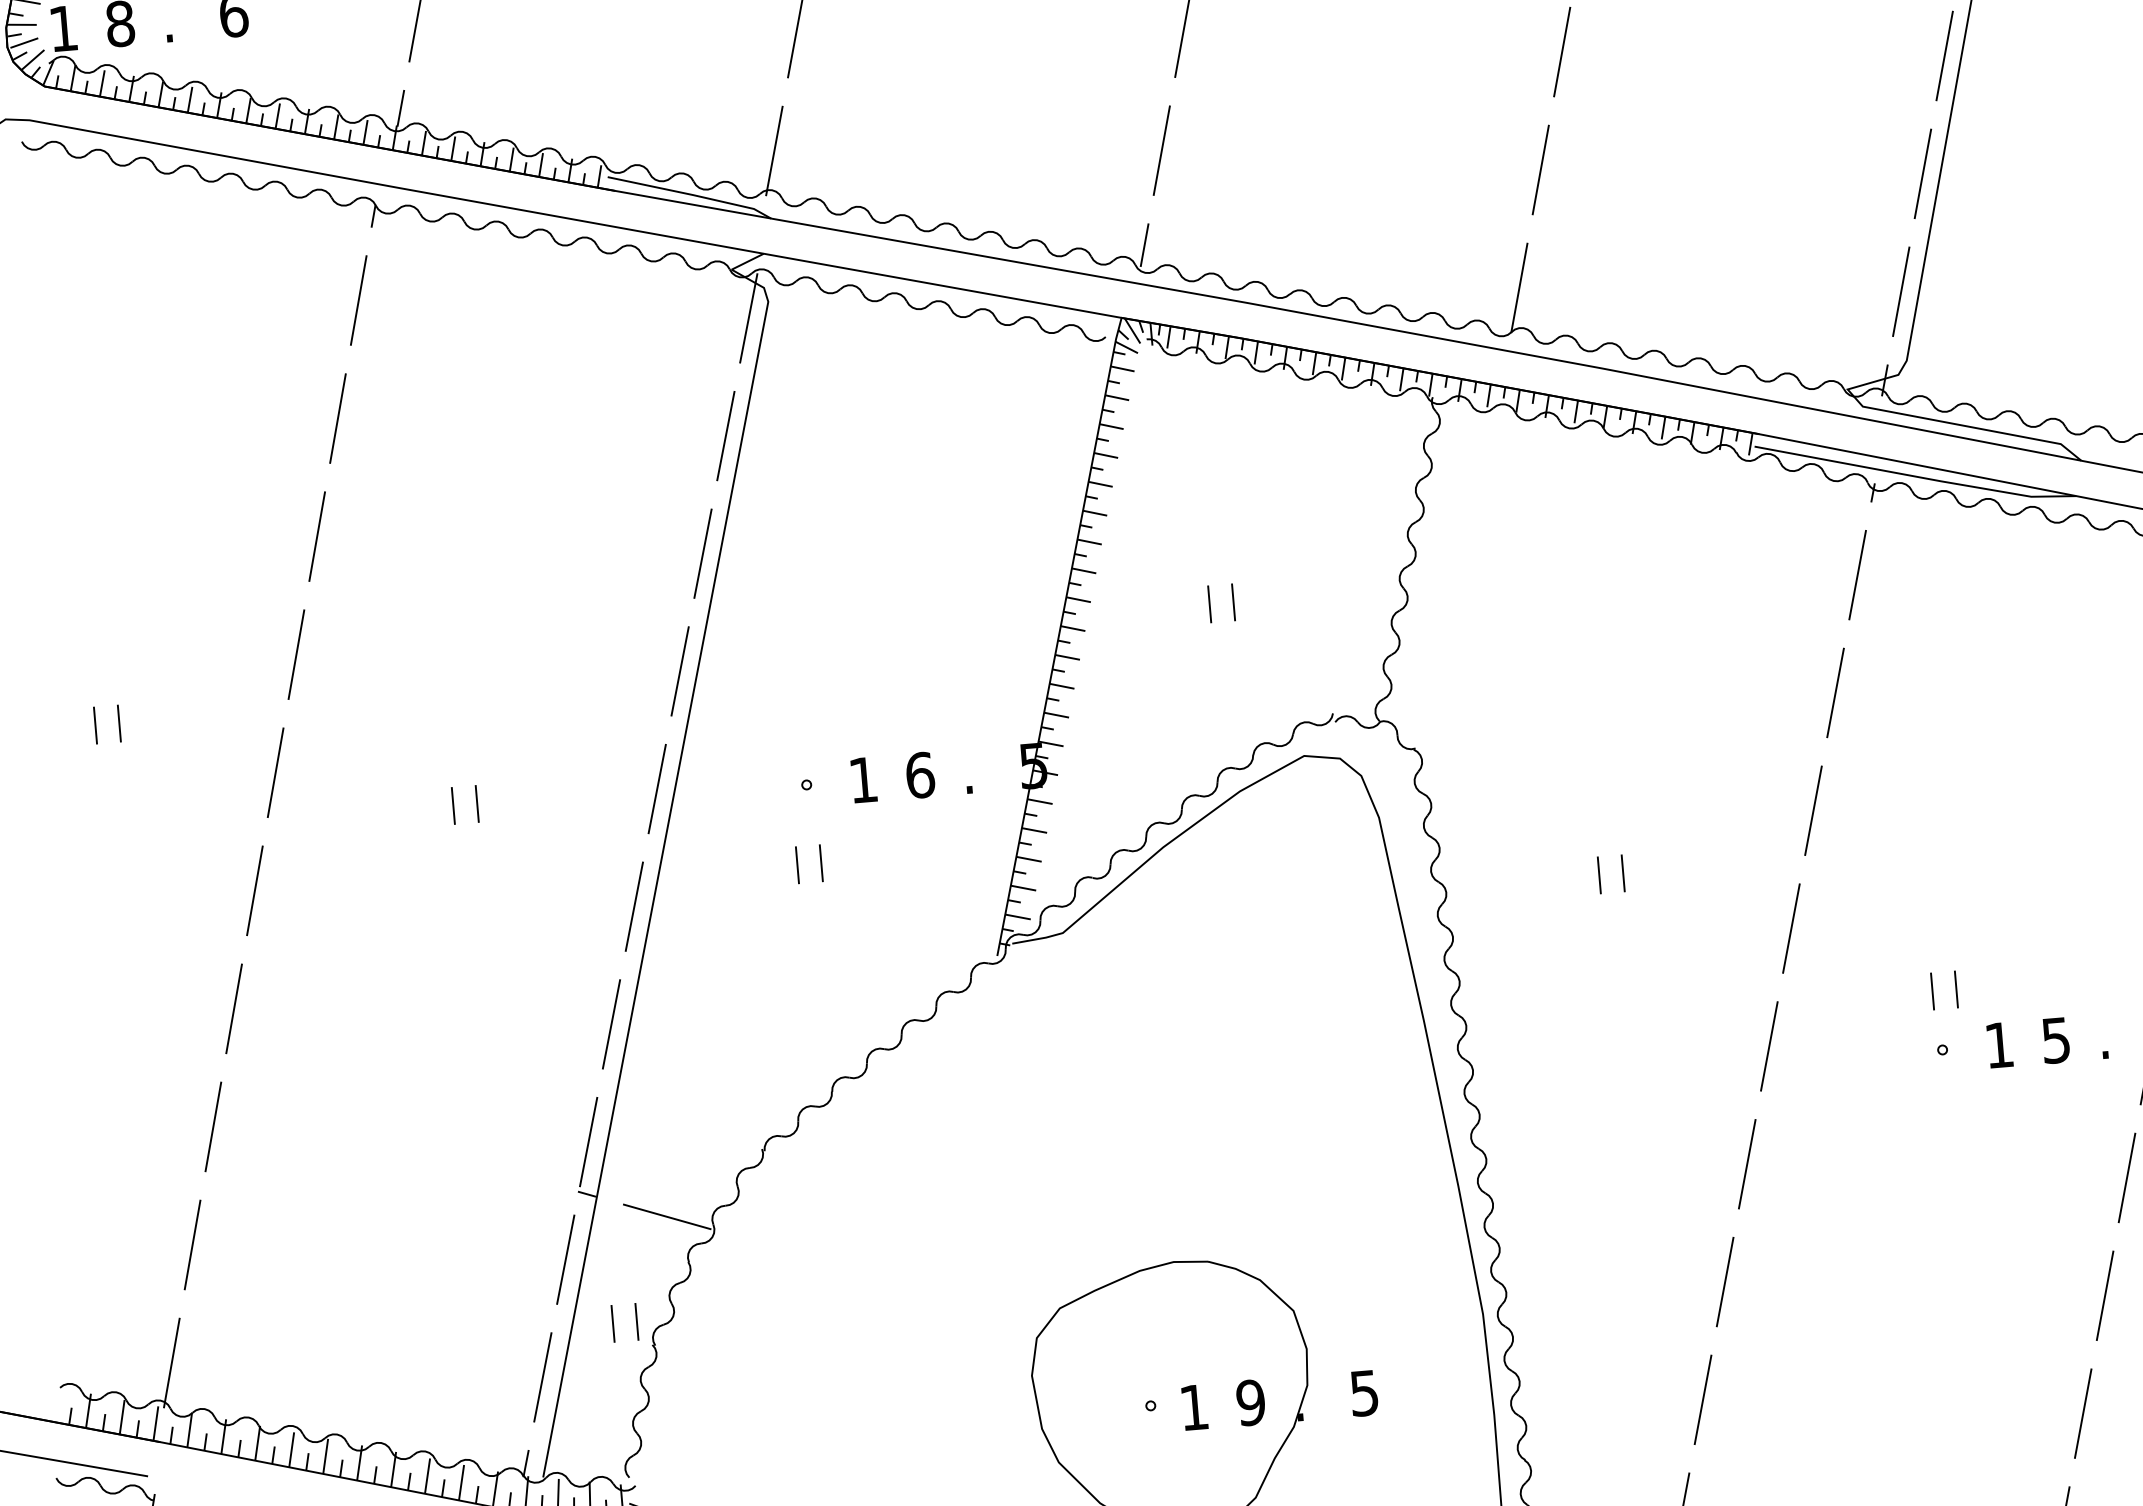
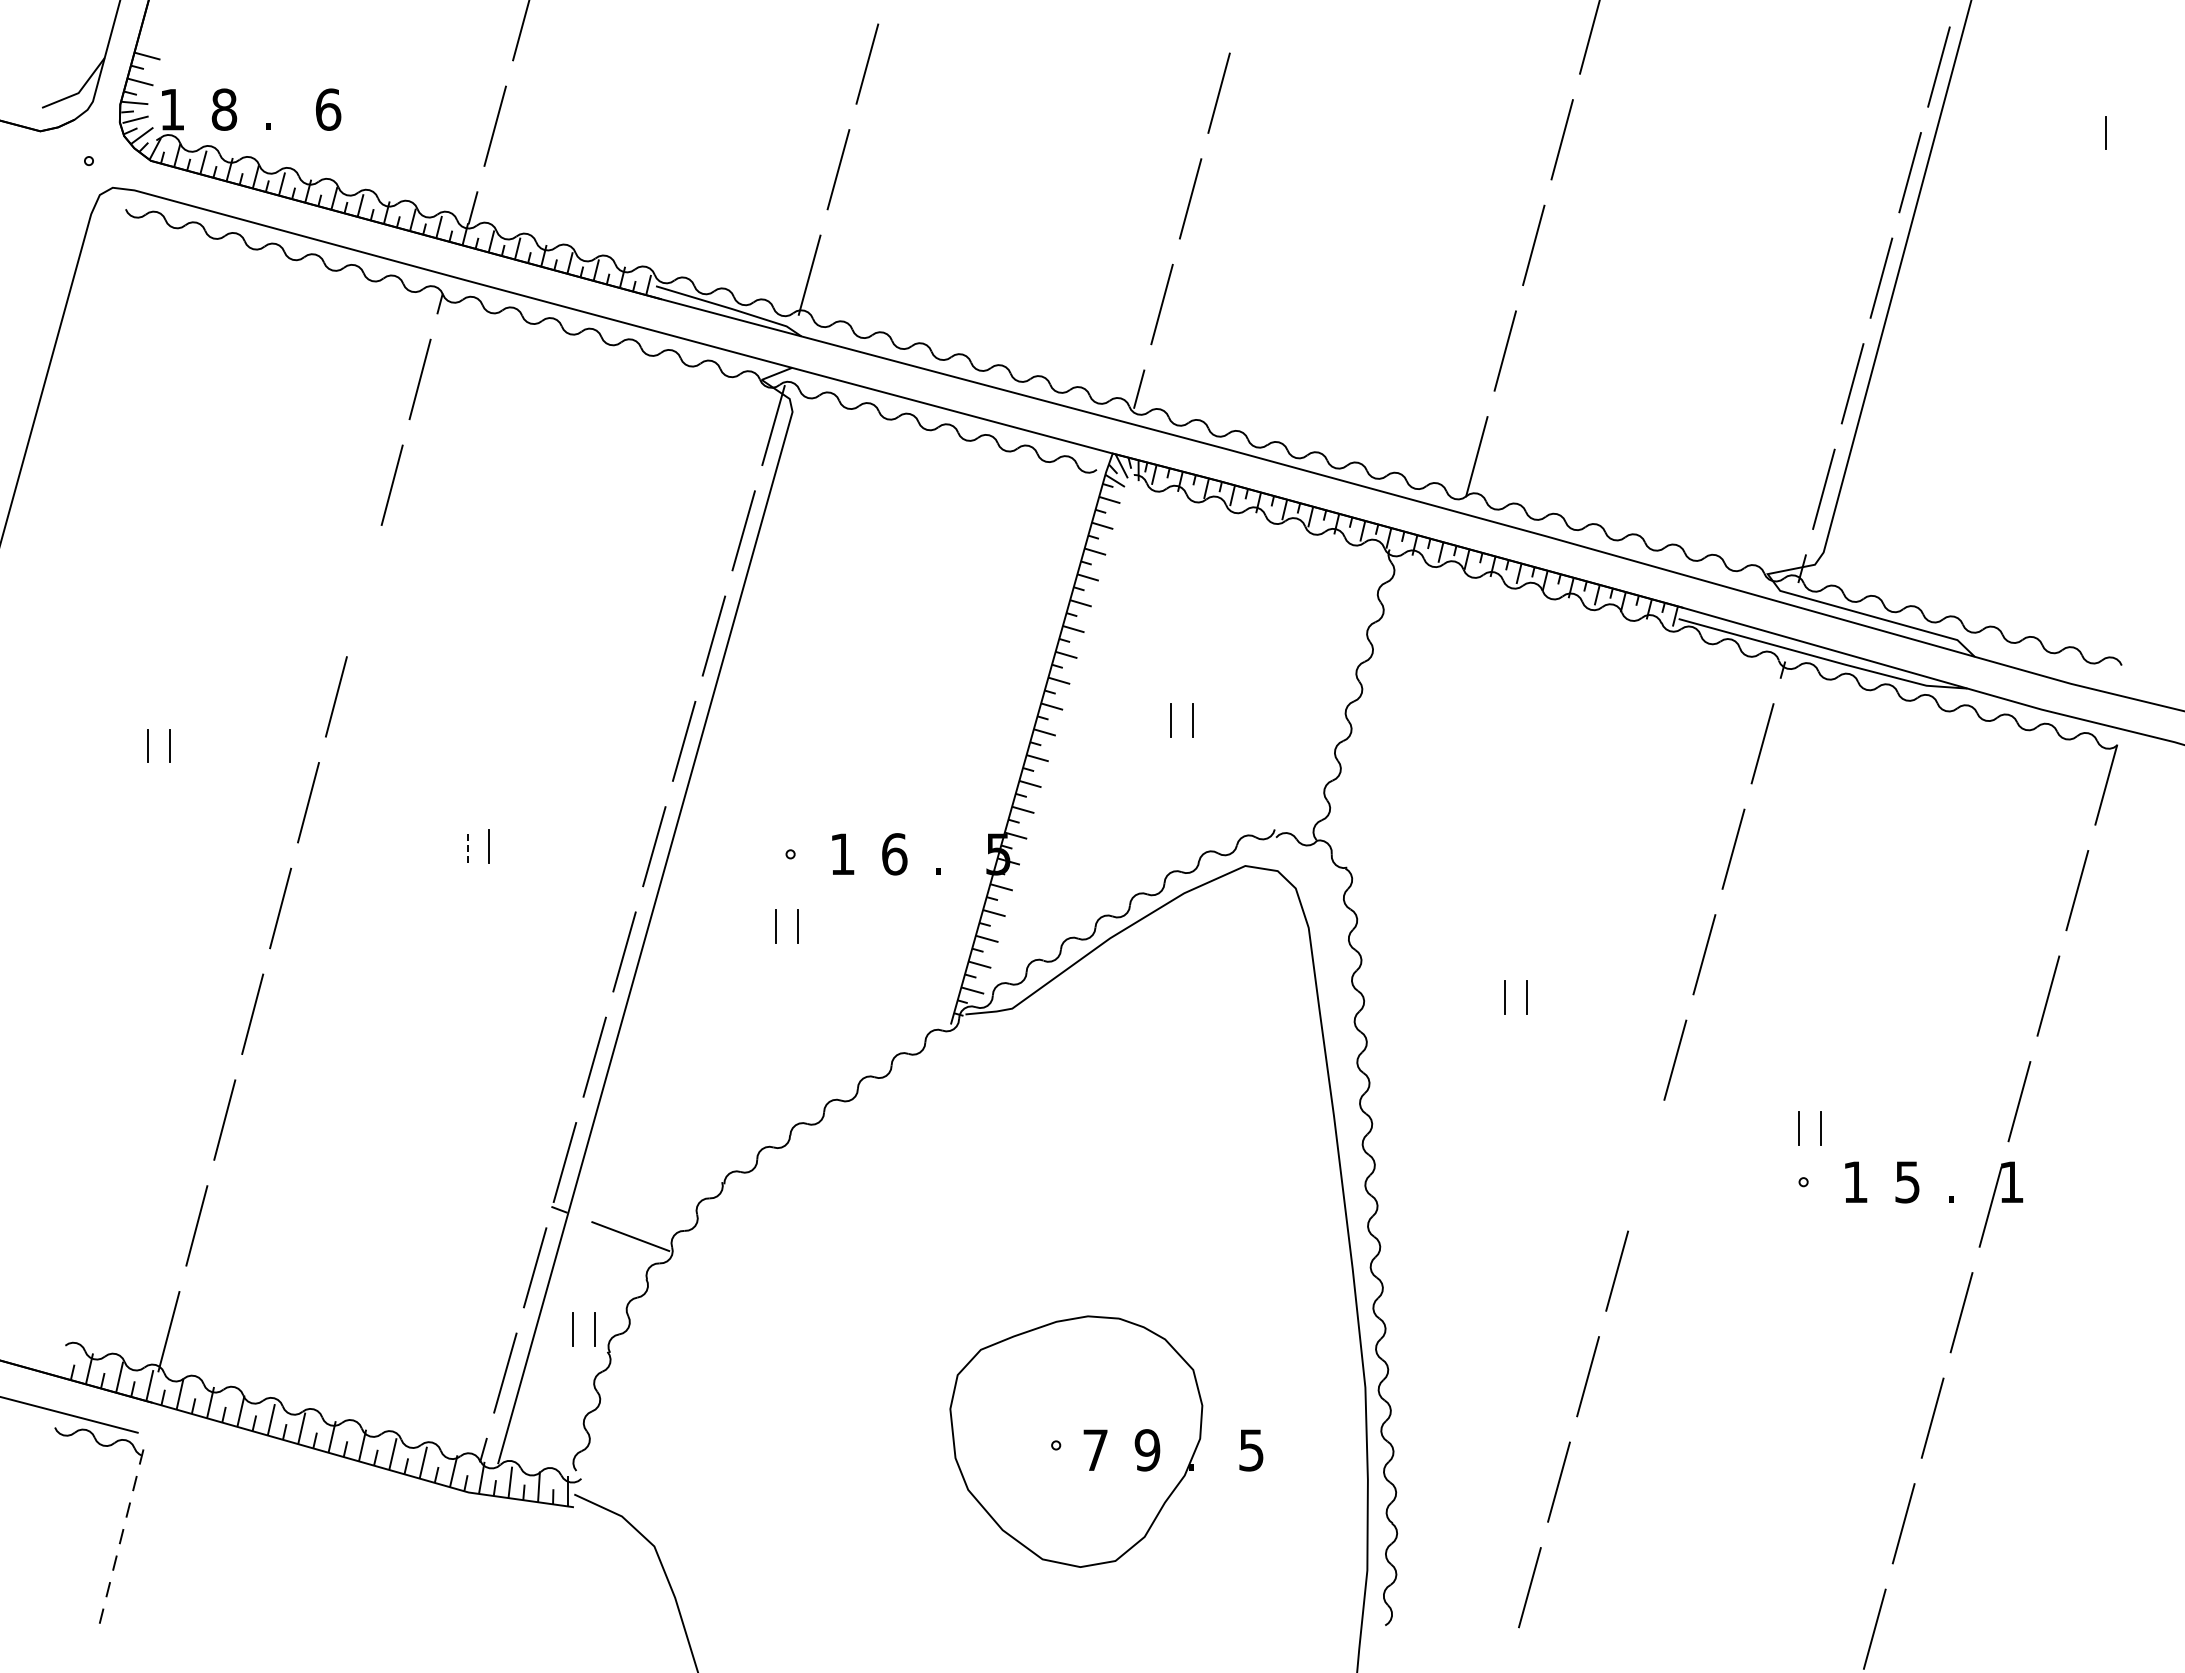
line: (316, 536) -> (363, 590), removed
line: (453, 804) -> (467, 845), solid -> dashed
line: (1769, 1046) -> (1646, 1165), removed
text: (1194, 1406) -> (1095, 1449), 1 -> 7

